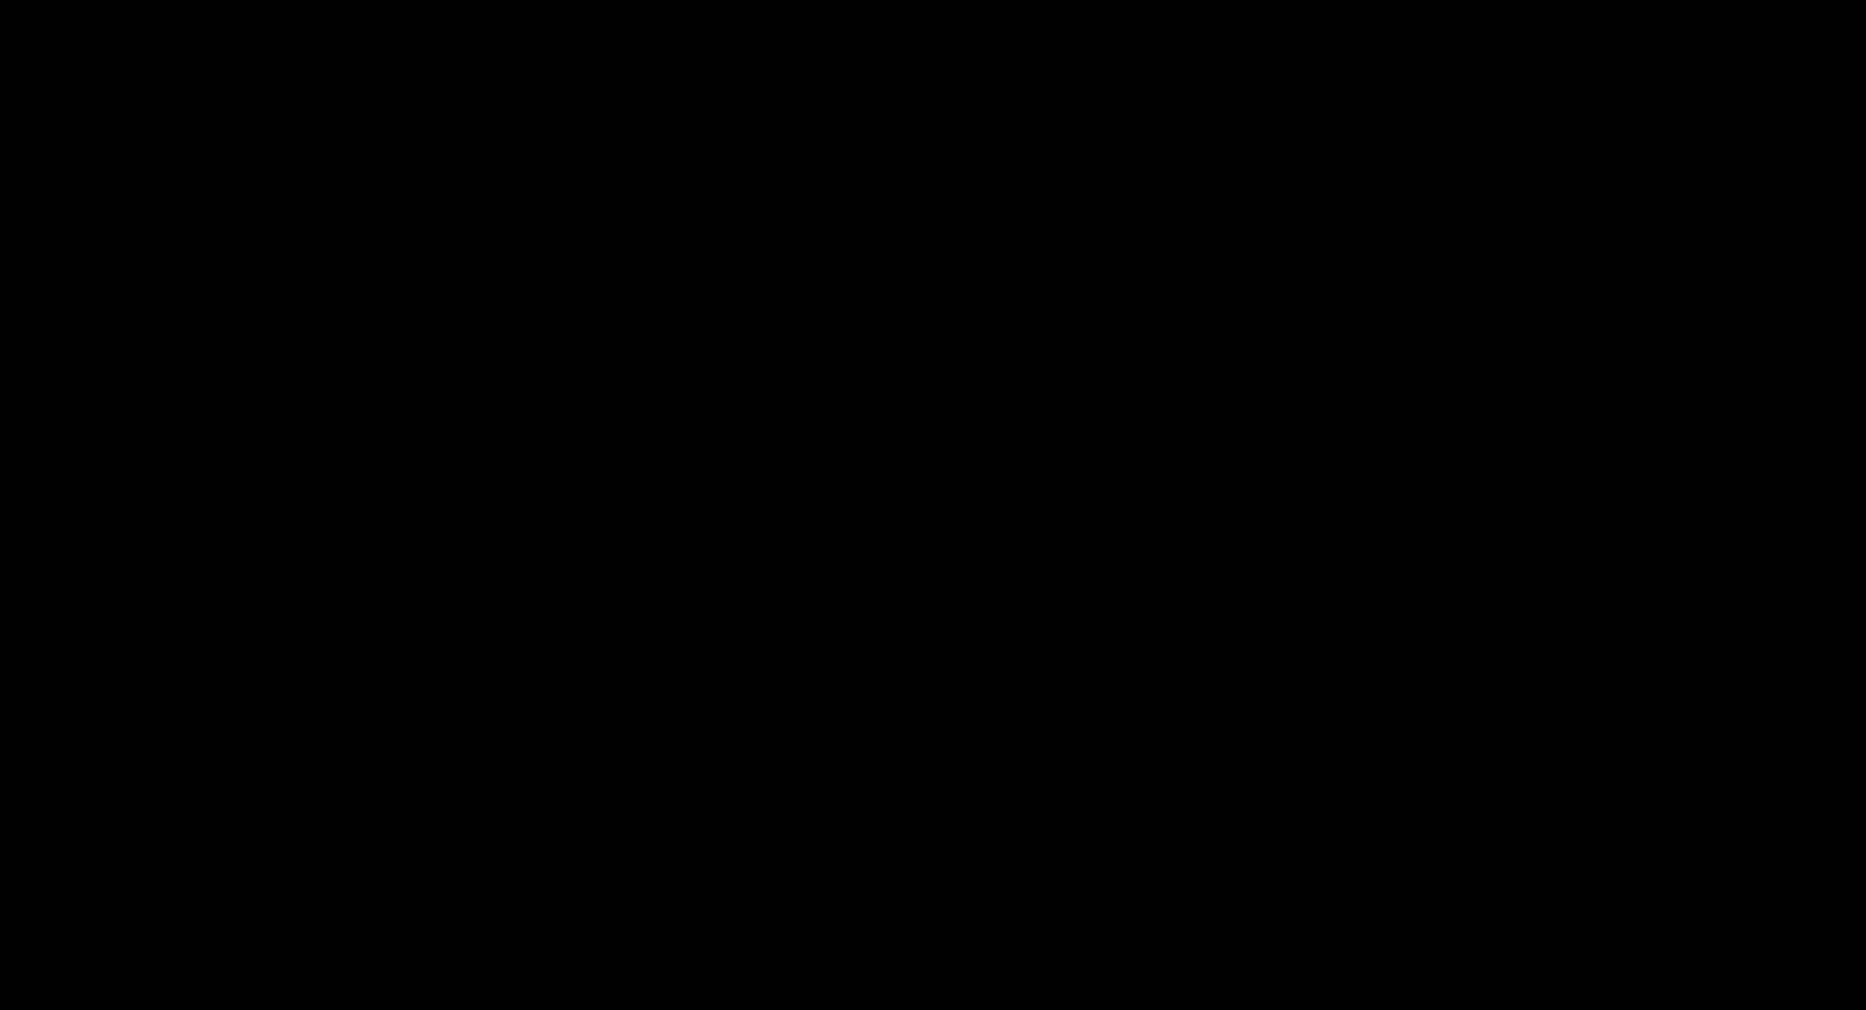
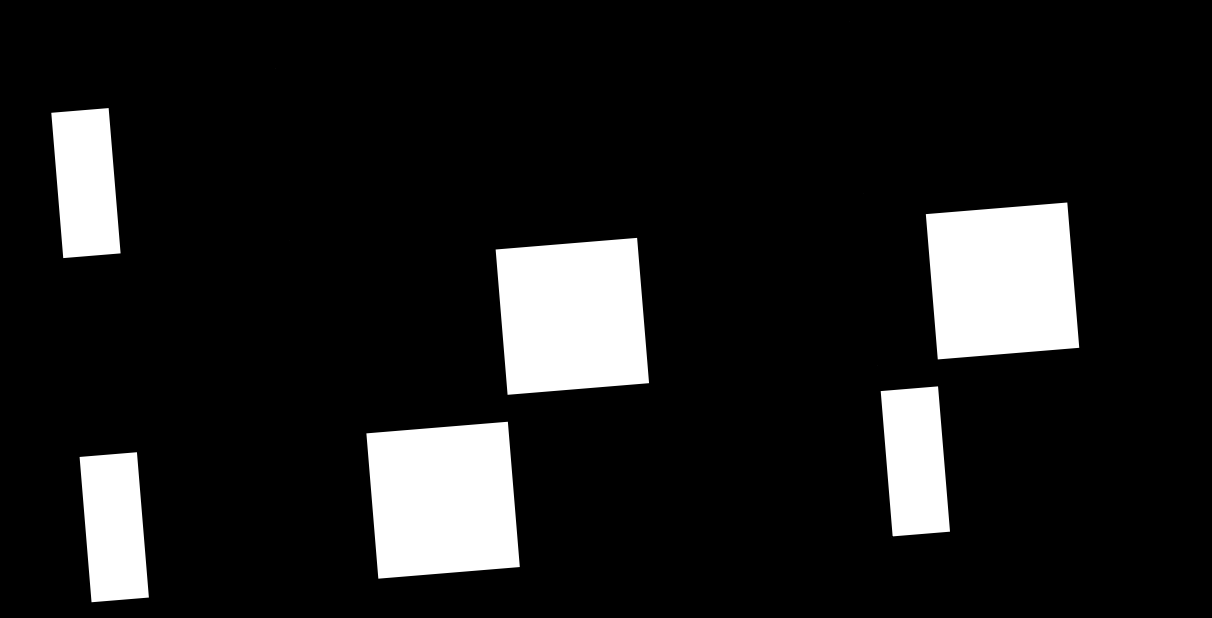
fill: (103, 394) -> (85, 182), removed
fill: (777, 640) -> (571, 316), removed
fill: (1392, 640) -> (1002, 280), removed
fill: (103, 886) -> (114, 527), removed
fill: (572, 886) -> (442, 500), removed
fill: (1247, 886) -> (914, 461), removed

